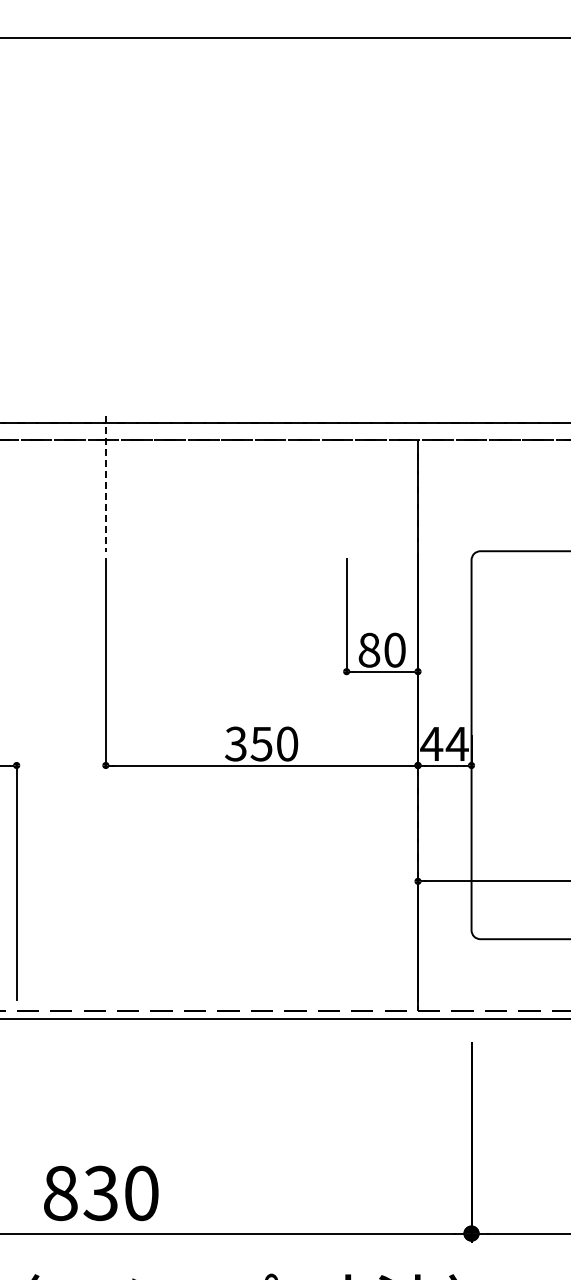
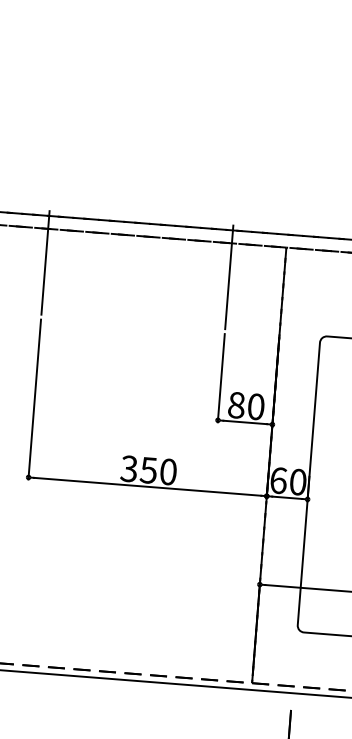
line: (105, 484) -> (45, 263), dashed -> solid
line: (346, 484) -> (229, 277), added
text: (444, 743) -> (288, 480), 44 -> 60

